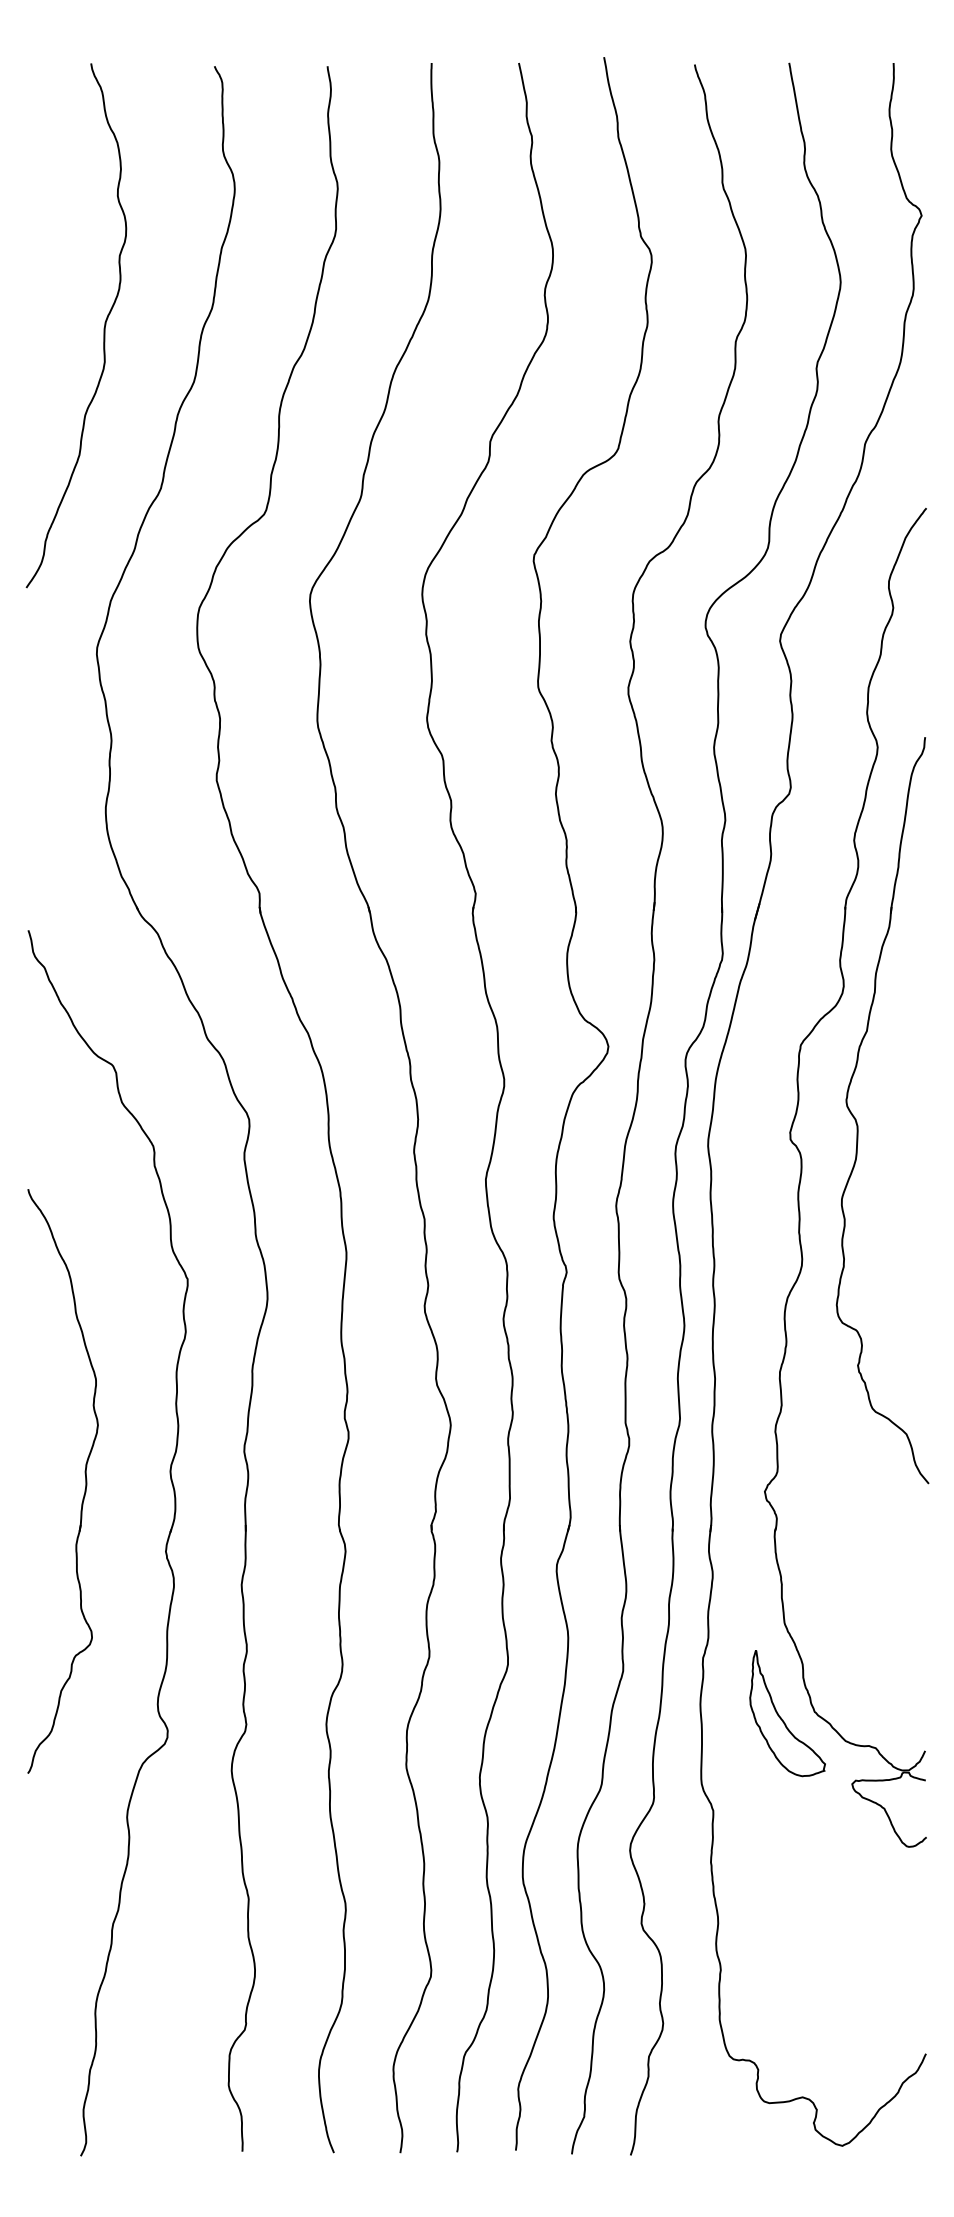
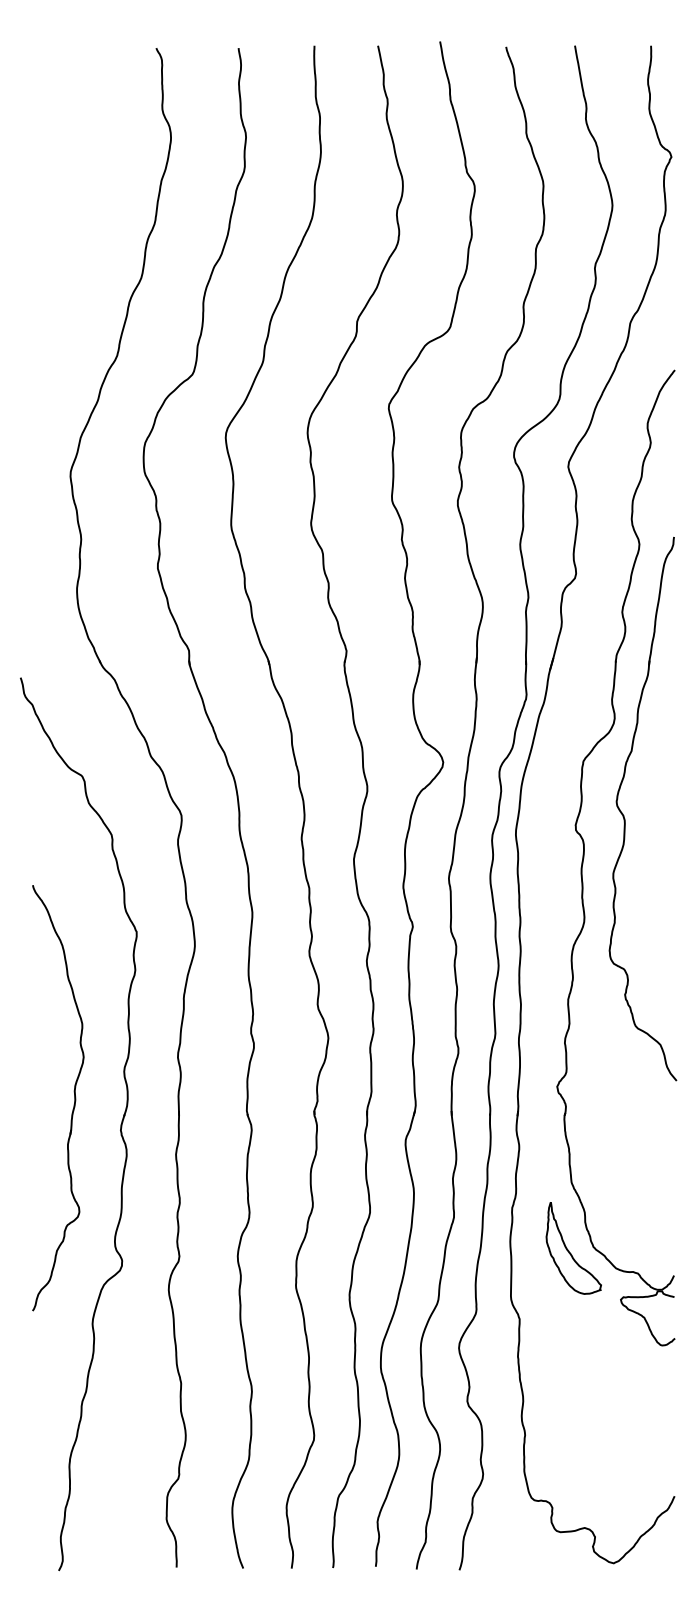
curve: (103, 328) -> (75, 239), removed
part: (85, 1481) -> (74, 1098), moved

